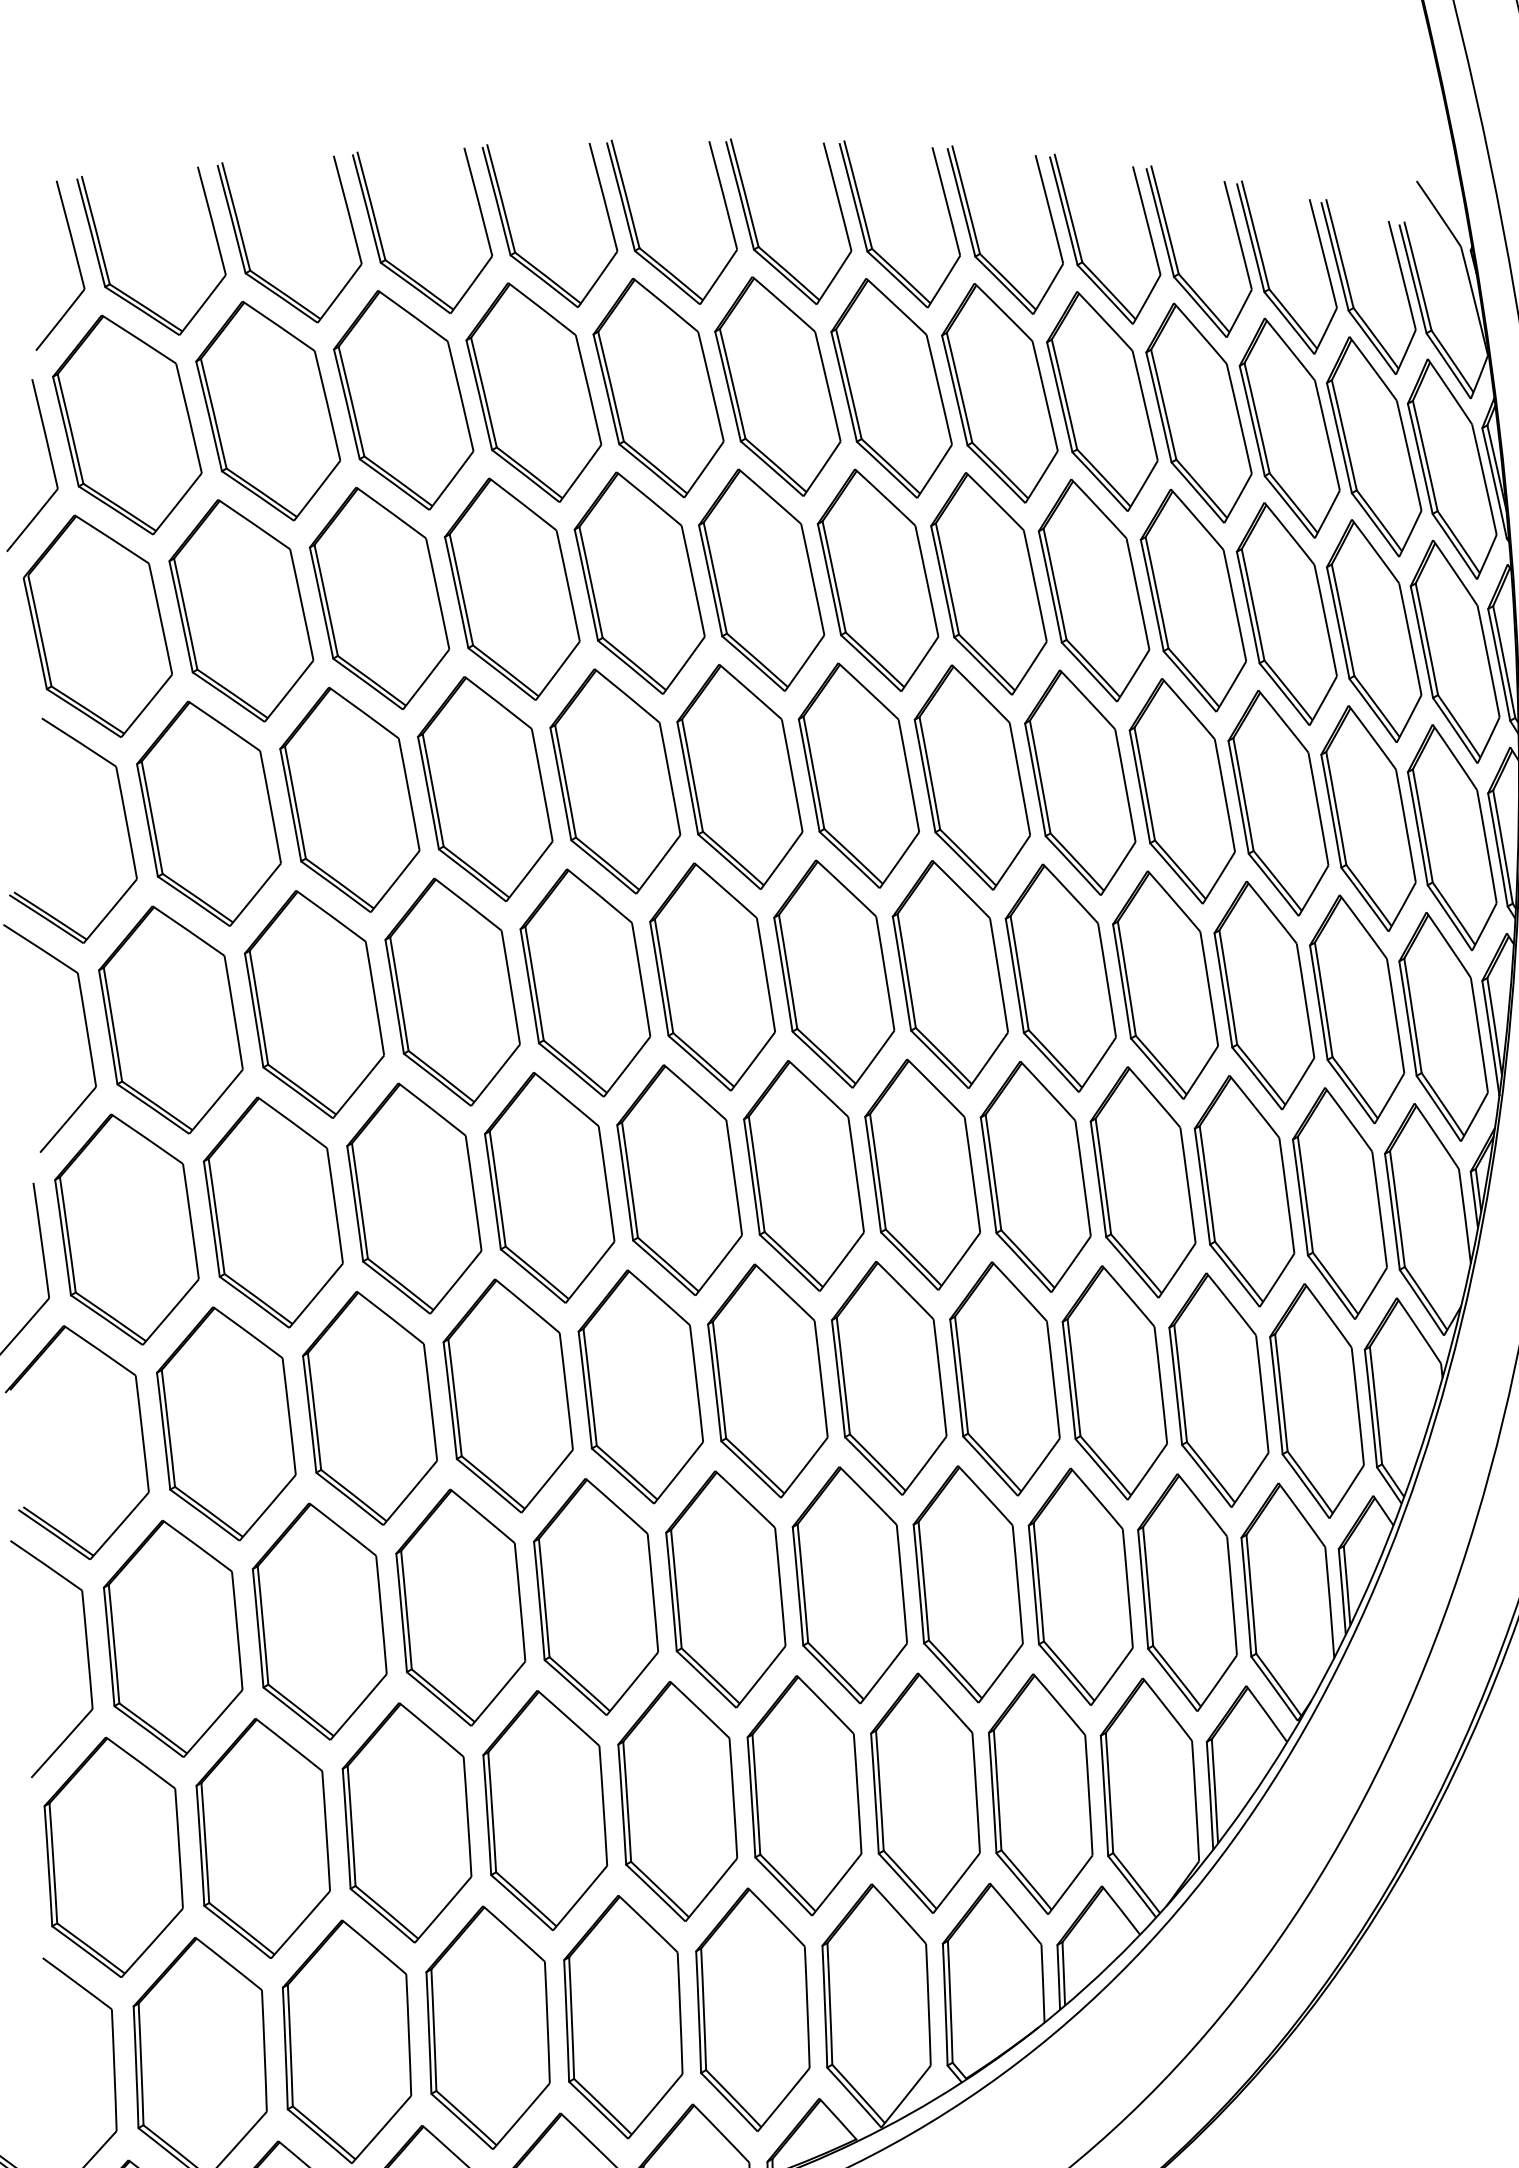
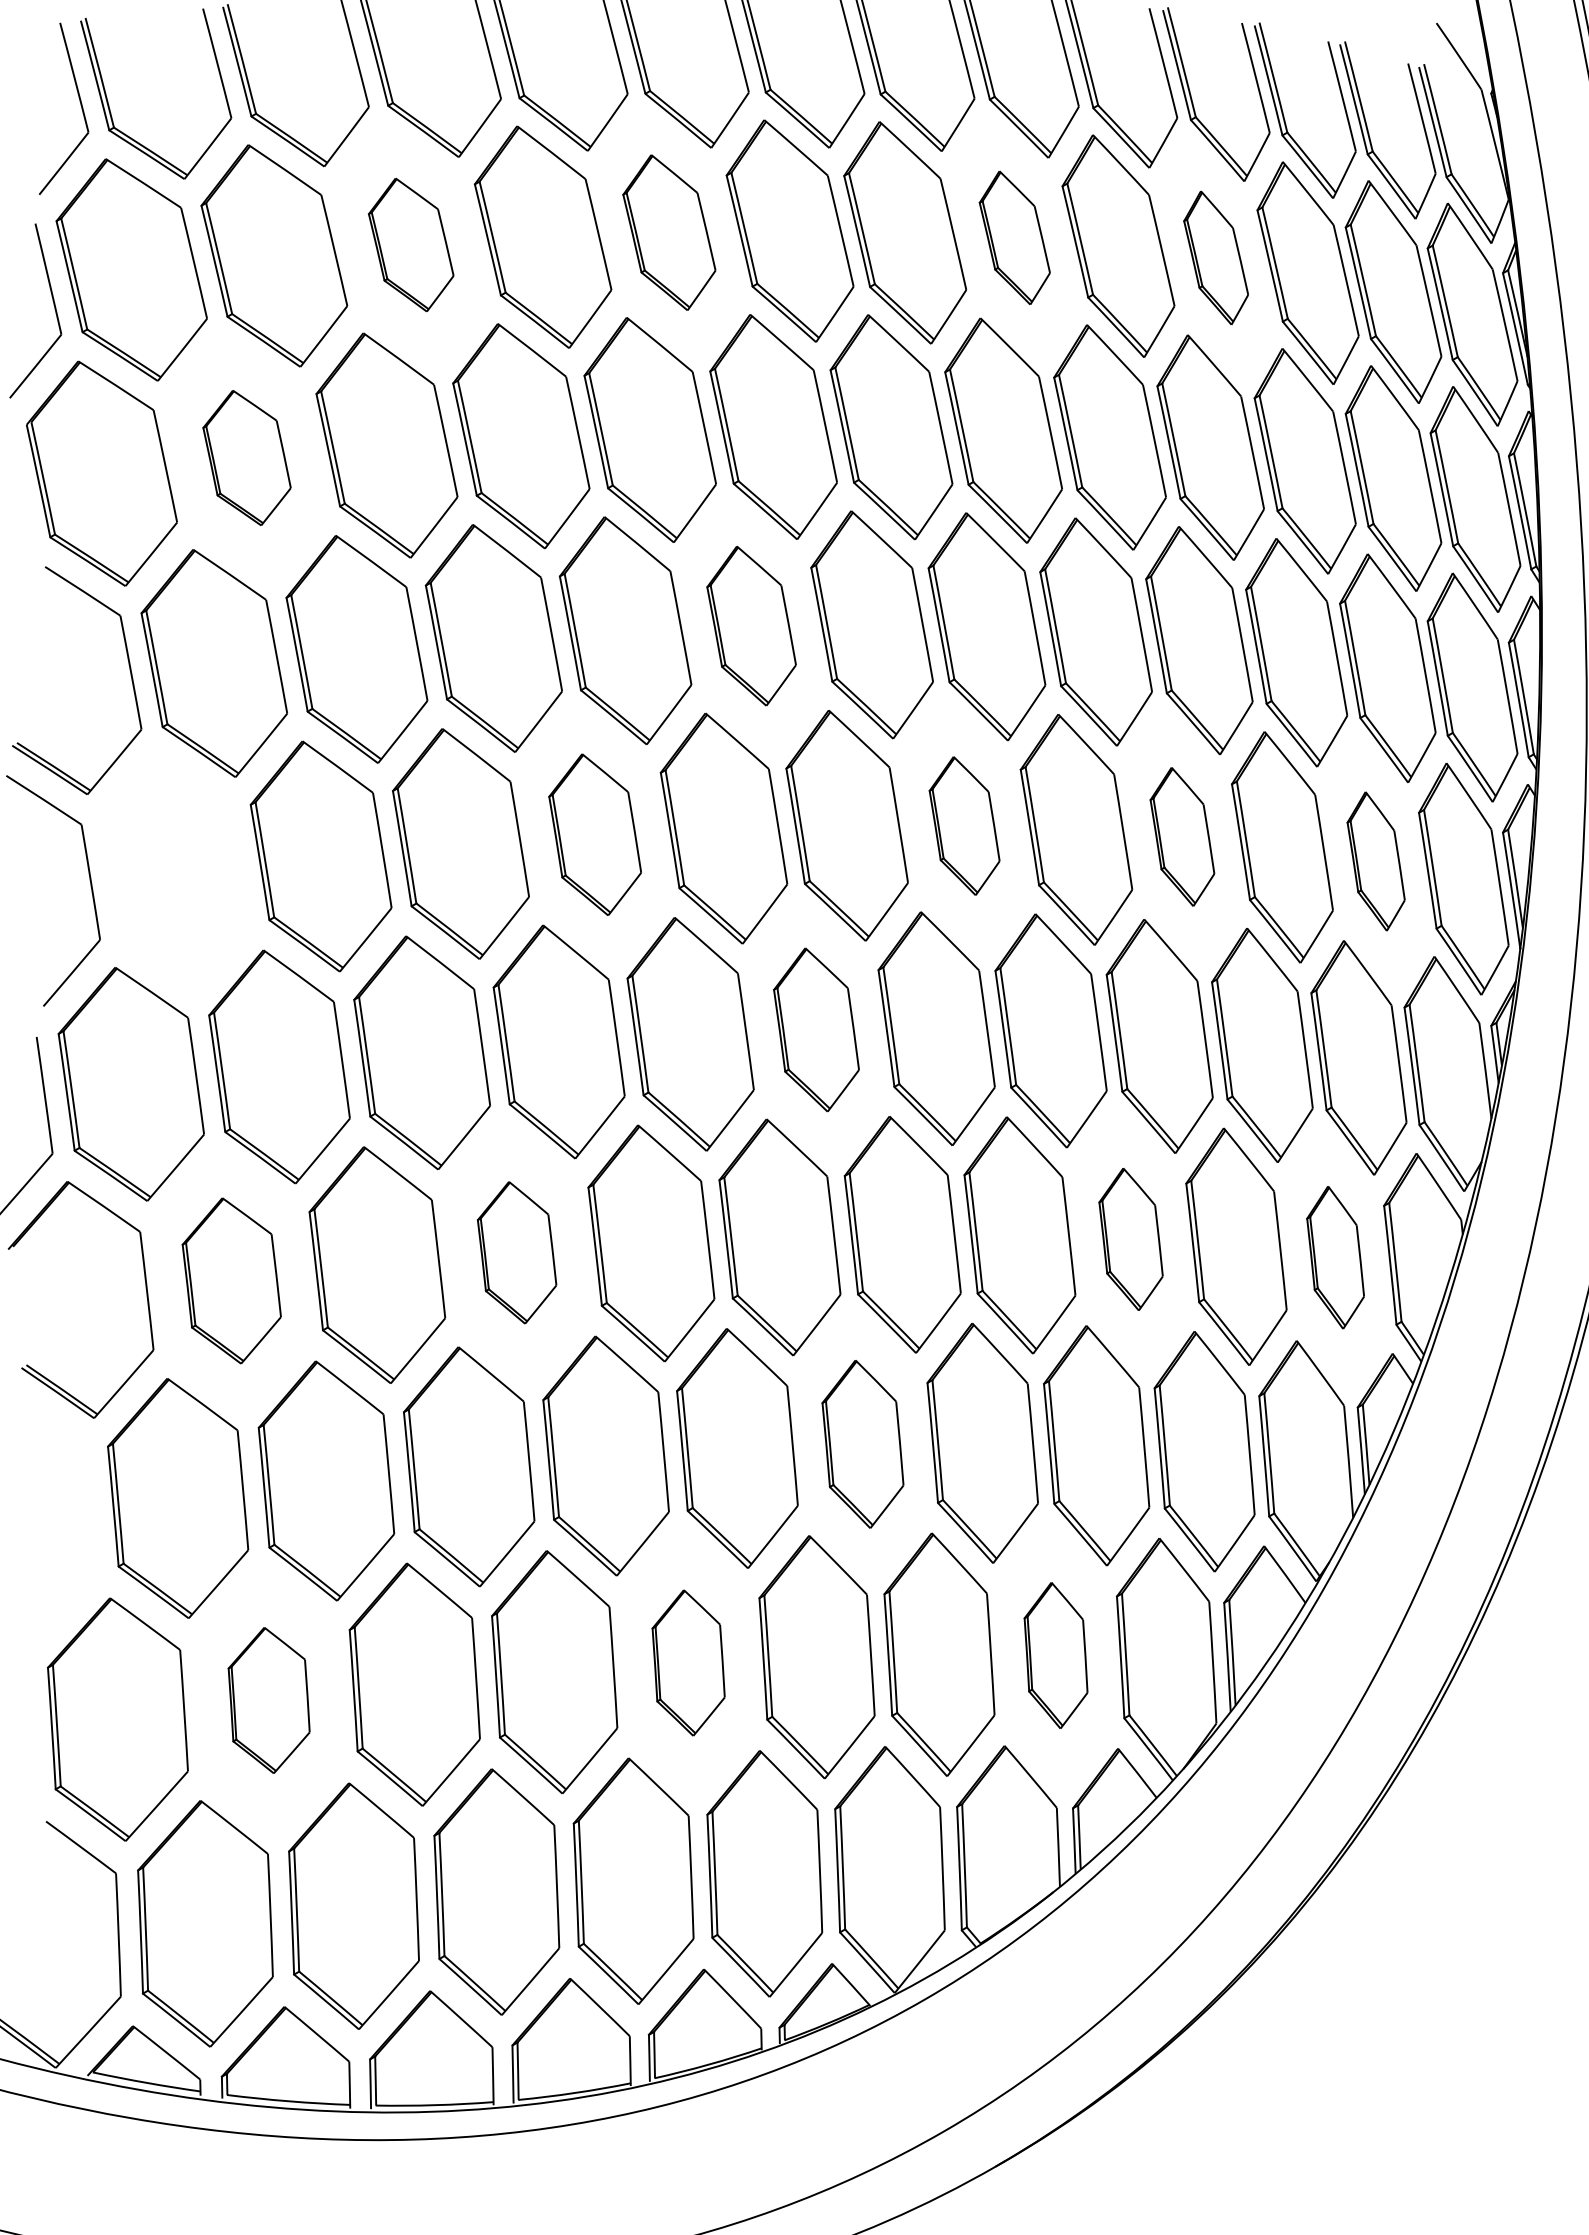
part: (658, 387) -> (669, 232), size x0.7
part: (999, 392) -> (1014, 237), size x0.6
part: (402, 399) -> (410, 244), size x0.6
part: (1198, 412) -> (1215, 257), size x0.6
part: (240, 610) -> (246, 457), size x0.6
part: (739, 776) -> (751, 625), size x0.7
part: (950, 973) -> (964, 825), size x0.6
part: (584, 982) -> (594, 834), size x0.7
part: (1165, 984) -> (1182, 836), size x0.6
part: (1356, 1009) -> (1375, 861), size x0.6
part: (170, 1019) -> (175, 871), removed
part: (803, 1175) -> (816, 1029), size x0.7
part: (1114, 1382) -> (1130, 1239), size x0.6
part: (507, 1395) -> (516, 1252), size x0.6
part: (1316, 1400) -> (1335, 1257), size x0.6
part: (225, 1423) -> (231, 1280), size x0.7
part: (849, 1585) -> (862, 1444), size x0.7
part: (86, 1653) -> (90, 1513), removed
part: (1040, 1794) -> (1055, 1655), size x0.6
part: (677, 1800) -> (688, 1662), size x0.6
part: (262, 1838) -> (268, 1700), size x0.6

